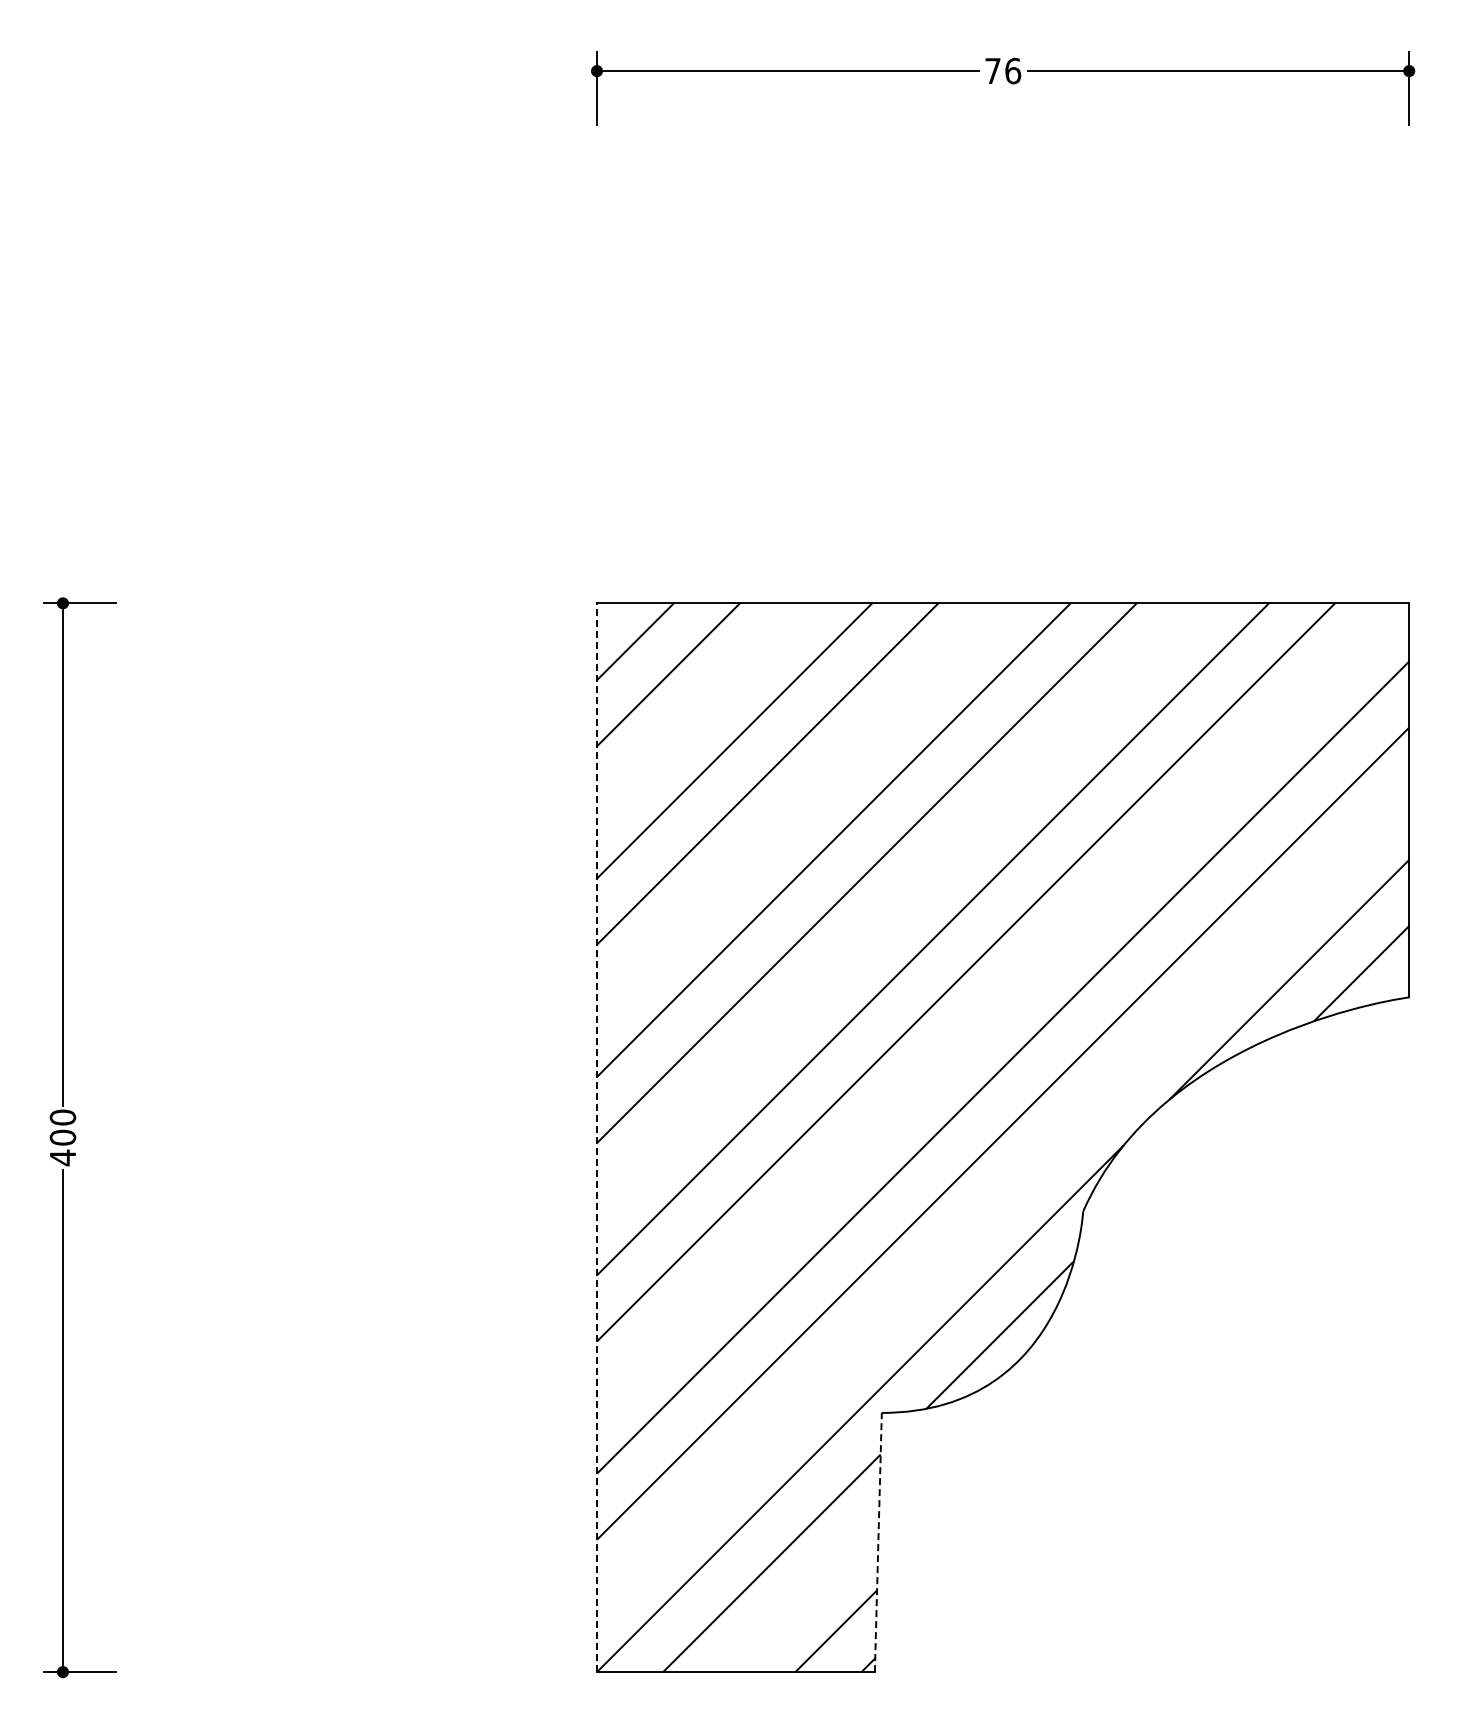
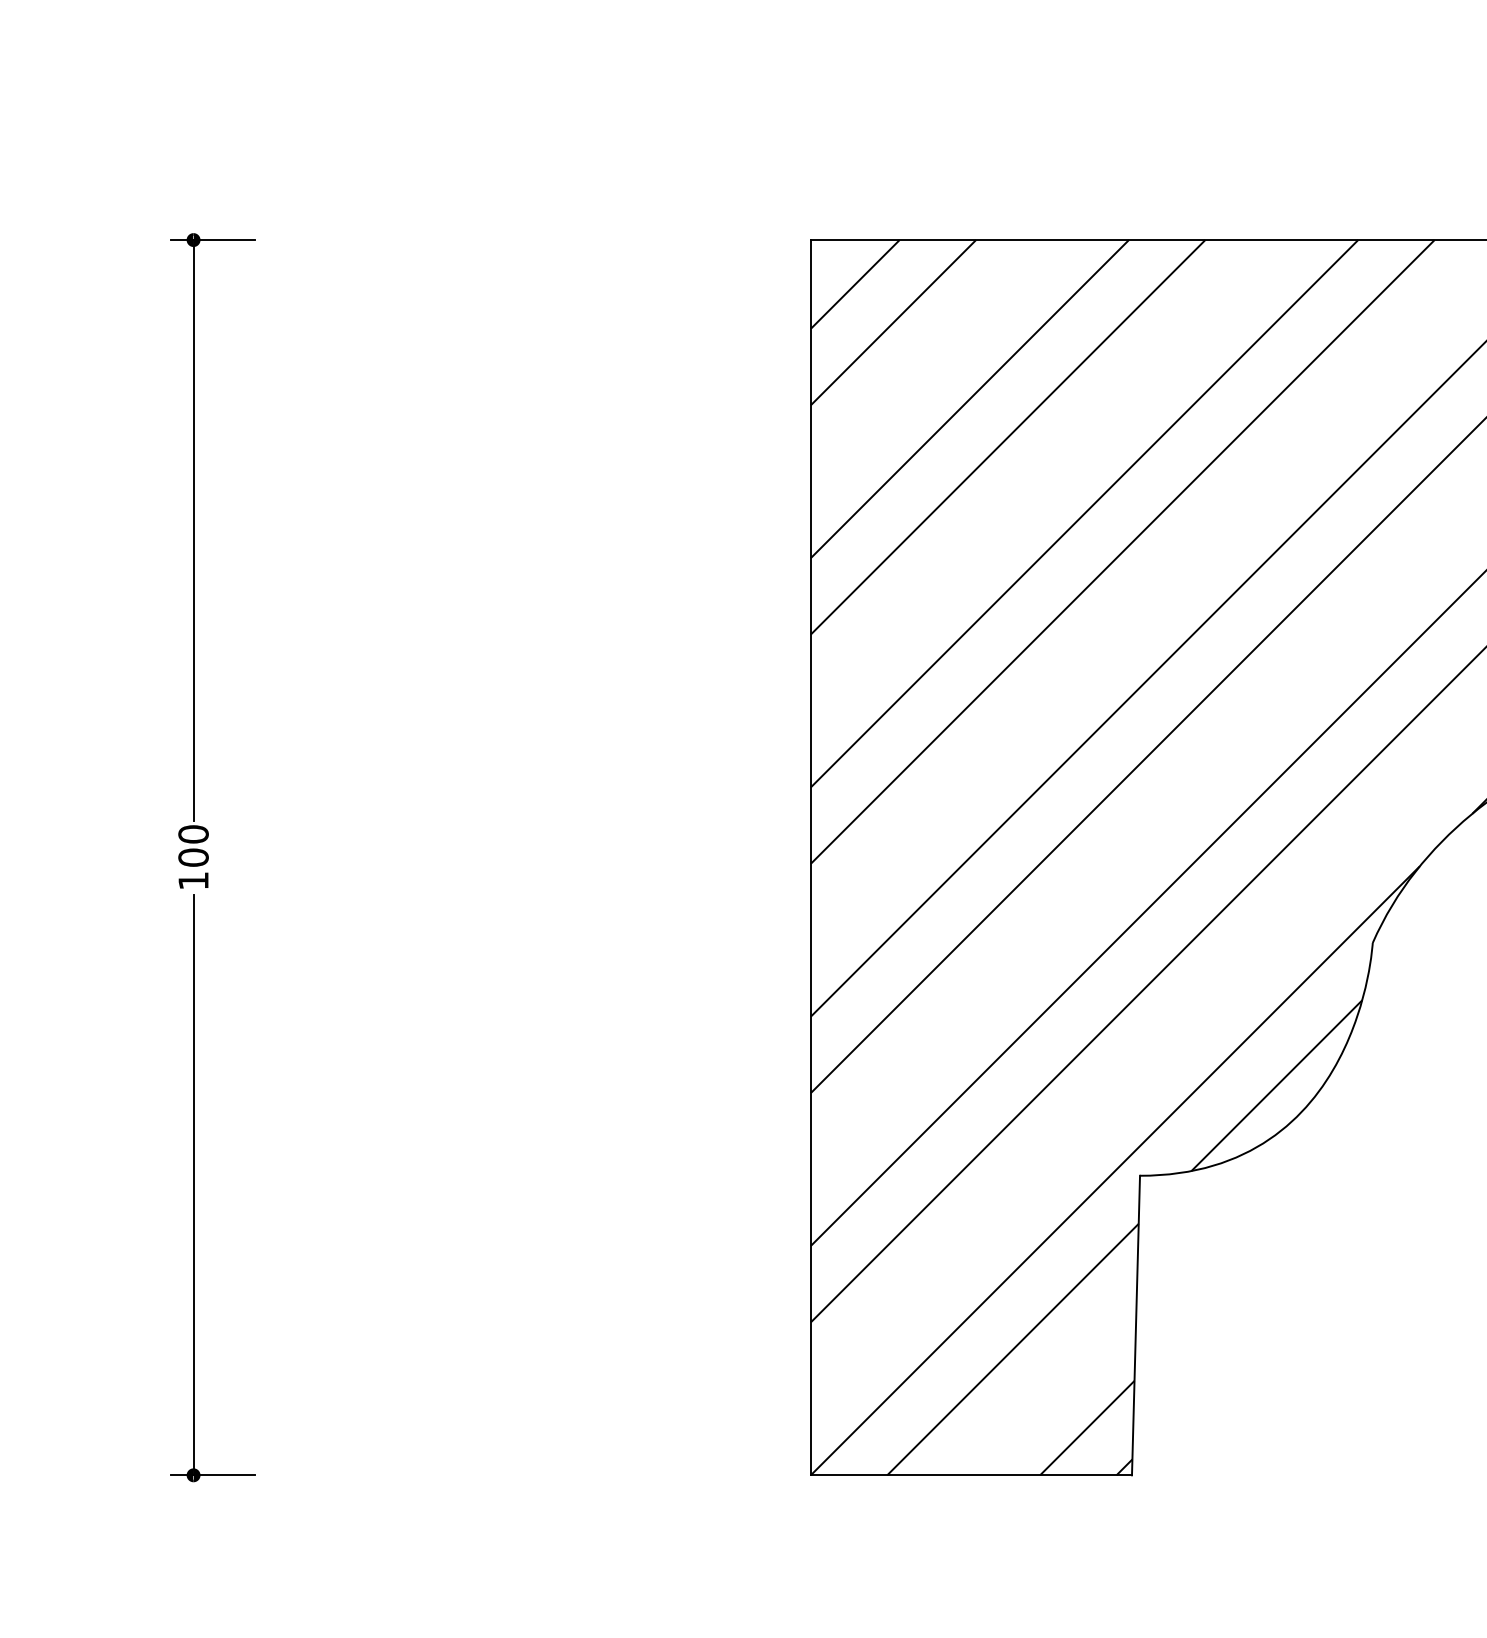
line: (597, 1137) -> (811, 857), dashed -> solid
text: (62, 1157) -> (193, 880), 400 -> 100
line: (878, 1542) -> (1136, 1325), dashed -> solid

